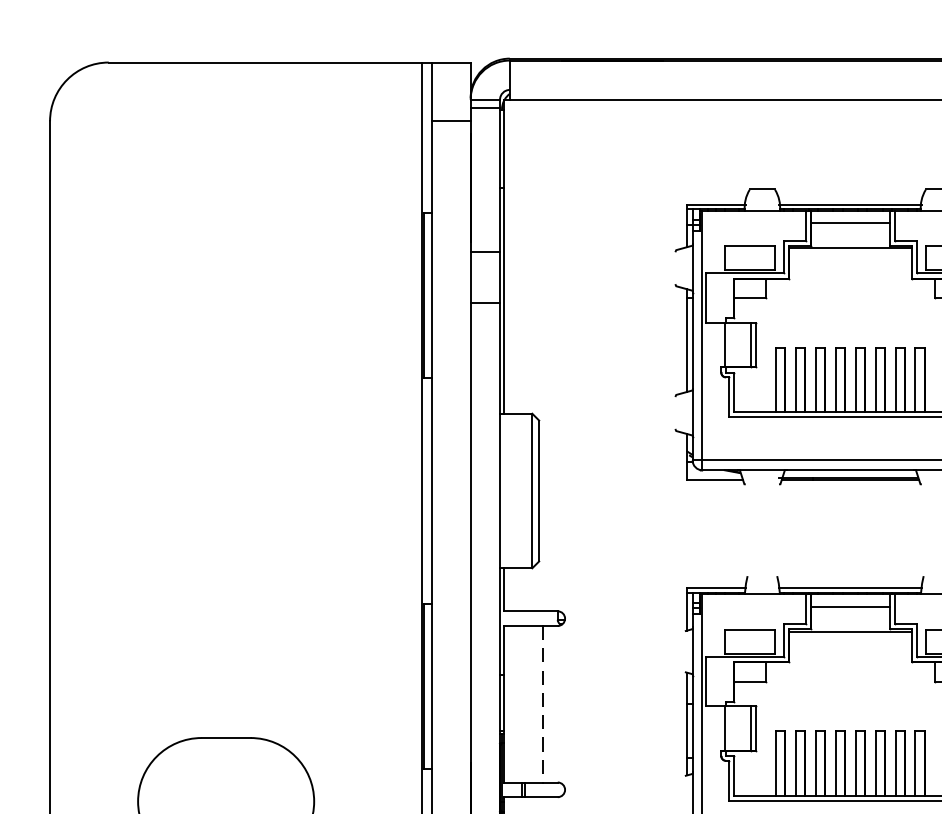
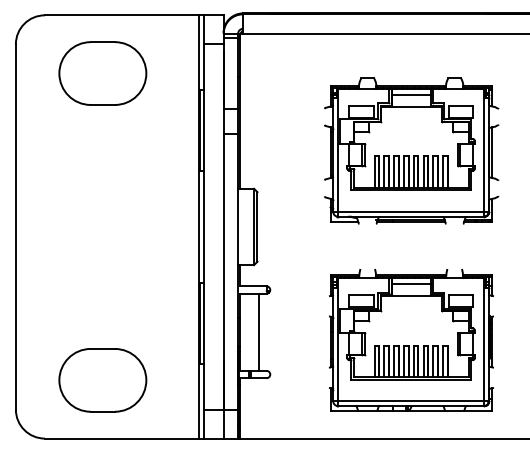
part: (225, 180) -> (102, 73), added
line: (543, 704) -> (259, 332), dashed -> solid

